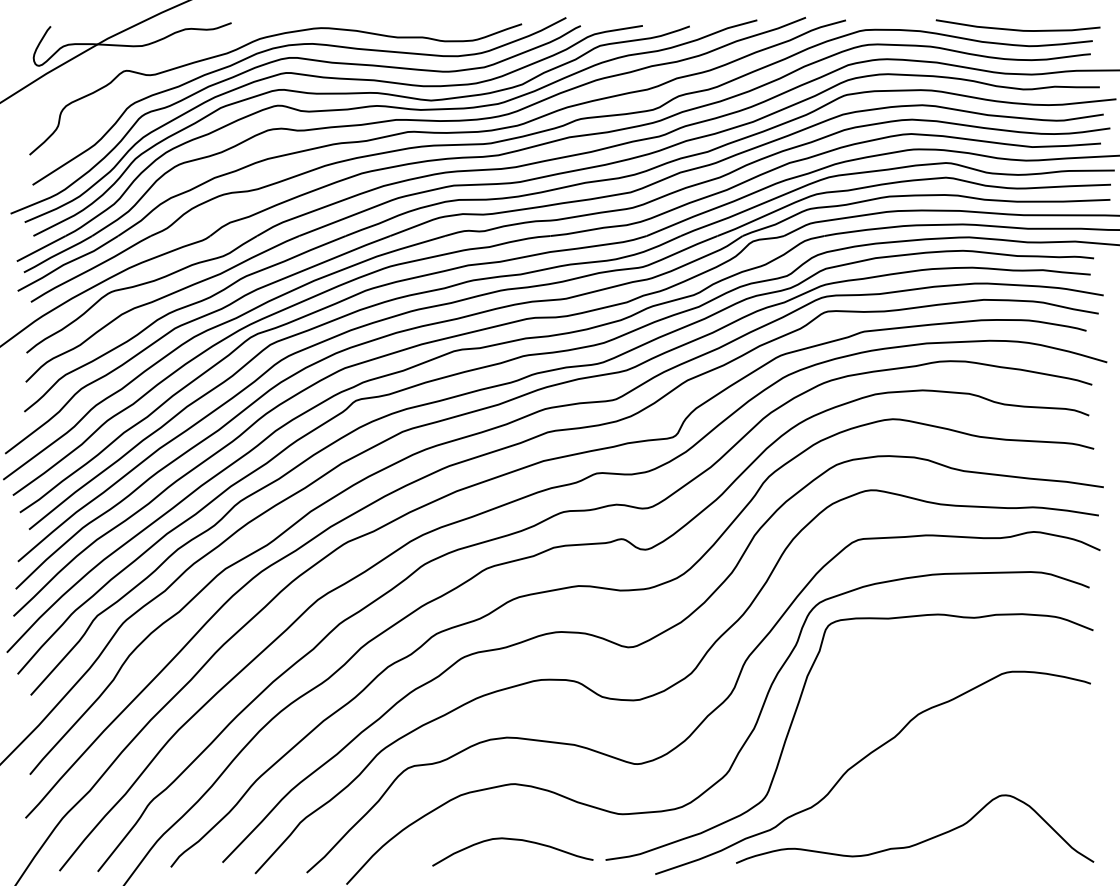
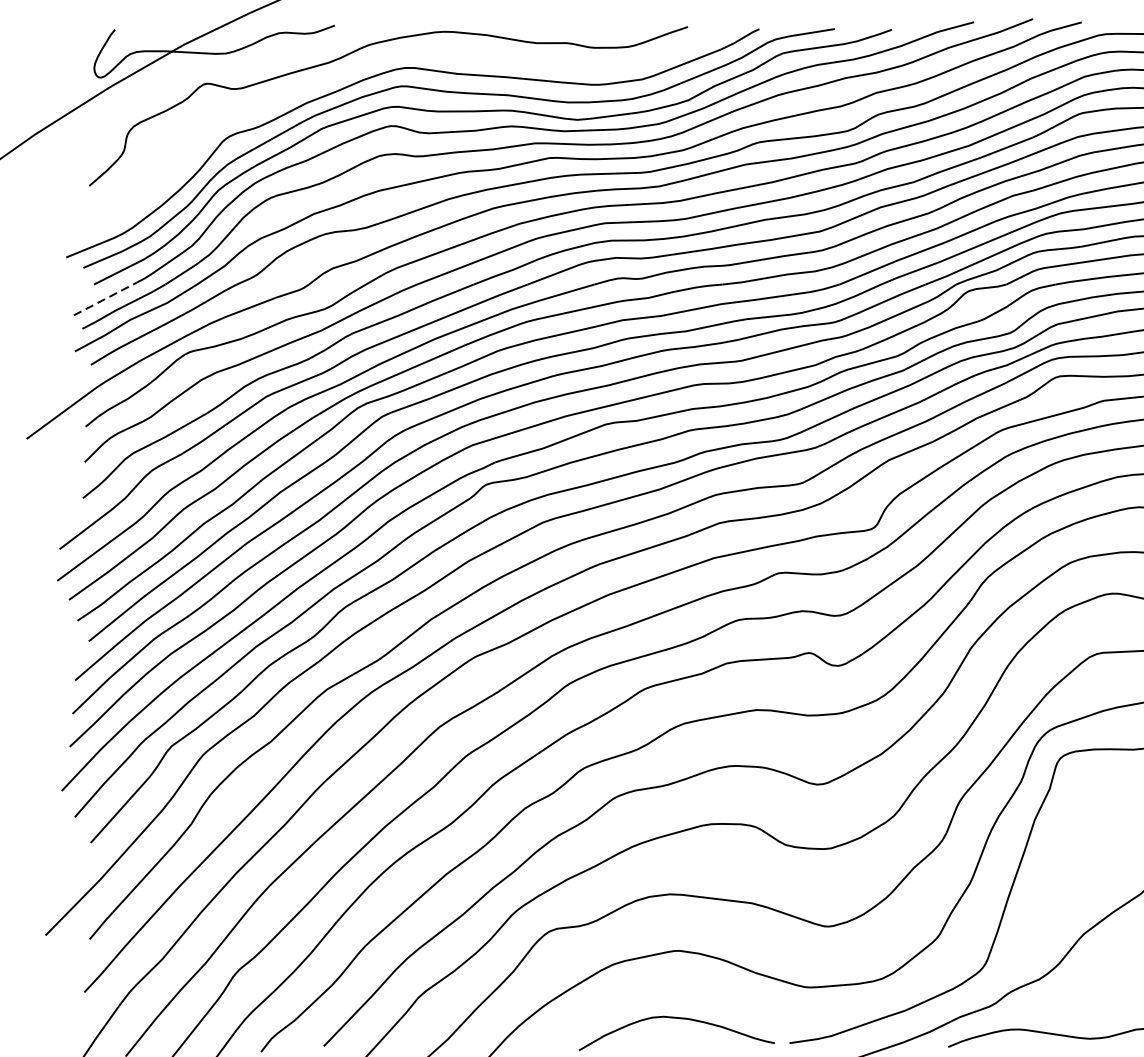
curve: (290, 46) -> (406, 54), removed
line: (41, 248) -> (103, 299), solid -> dashed

